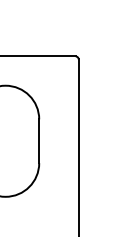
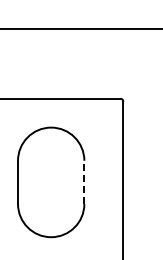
line: (39, 141) -> (84, 182), solid -> dashed

